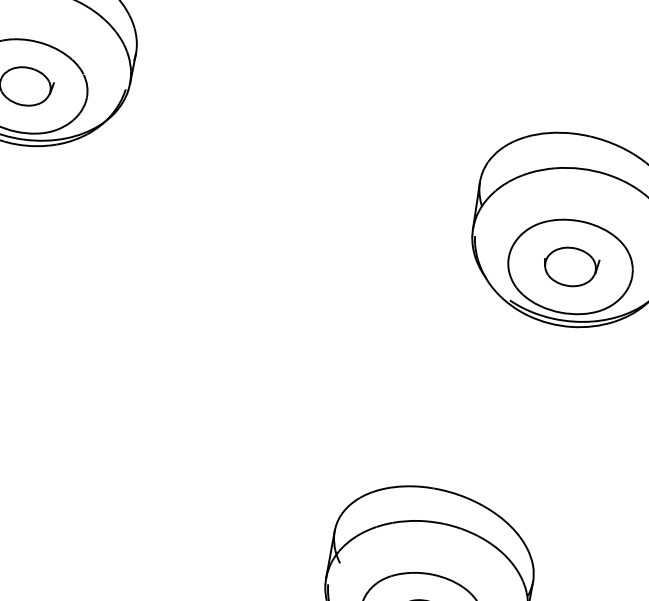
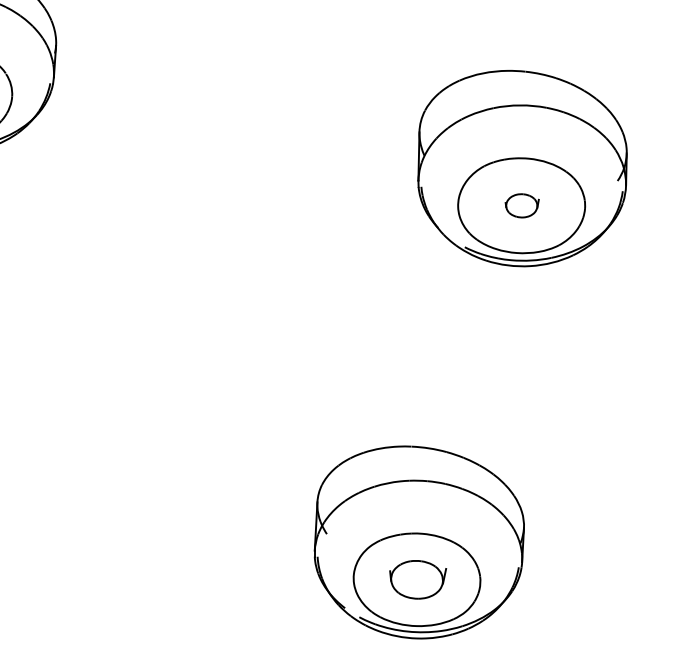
part: (570, 266) -> (521, 205), size x0.6

